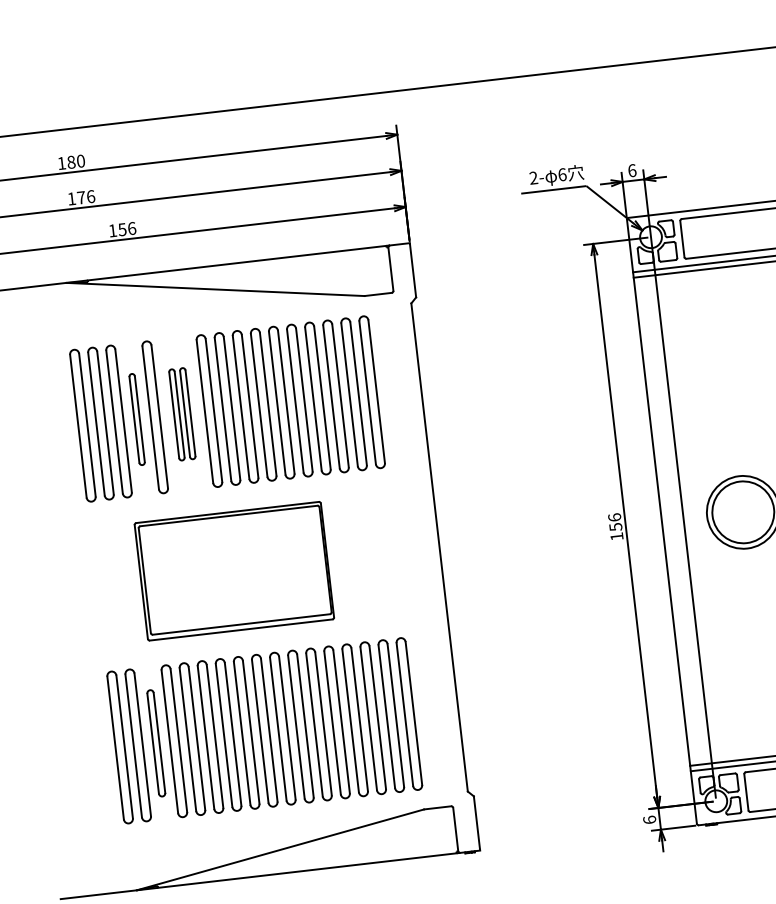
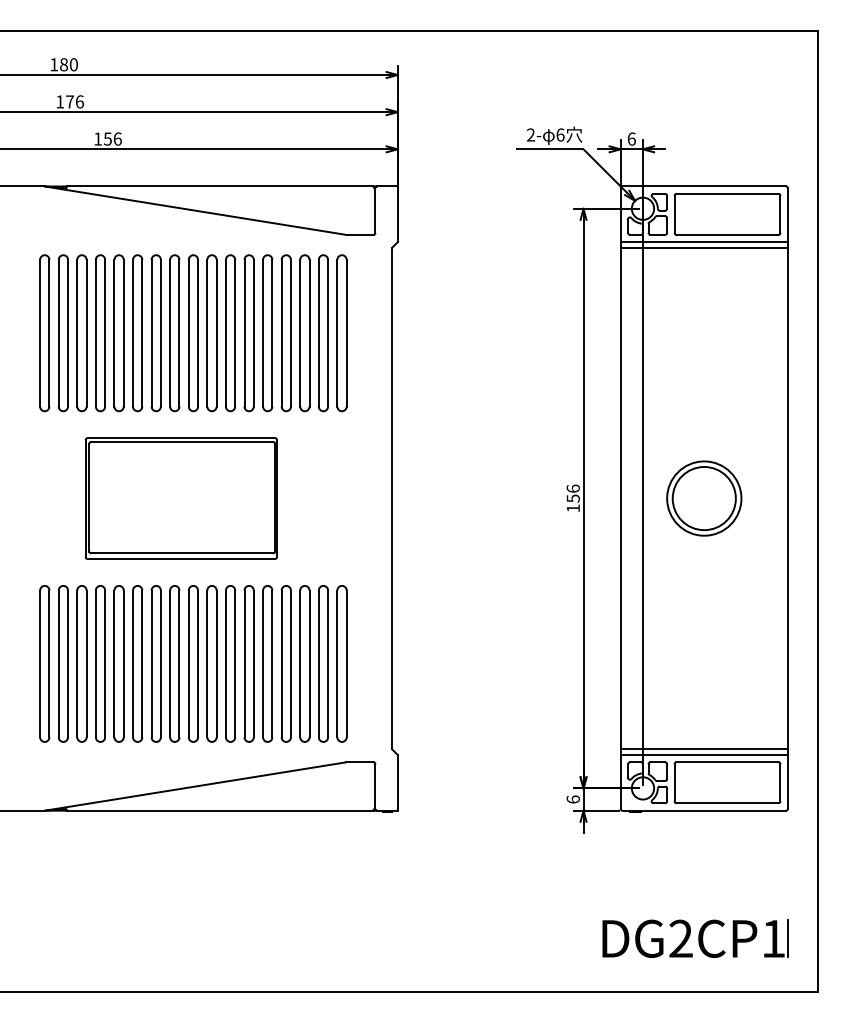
part: (181, 414) -> (146, 333), size x1.67
part: (137, 419) -> (100, 333), size x1.67
part: (155, 742) -> (81, 663), size x1.43

